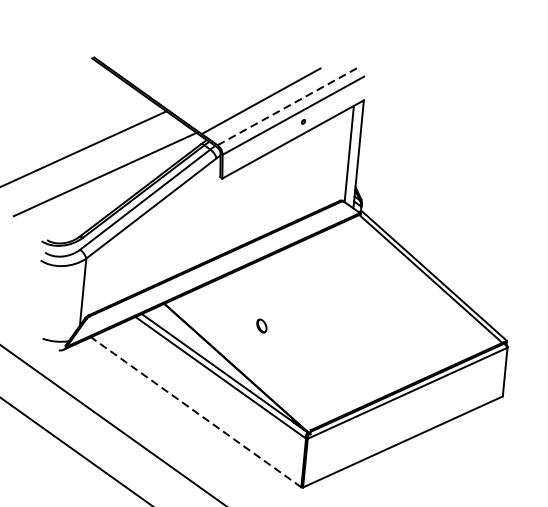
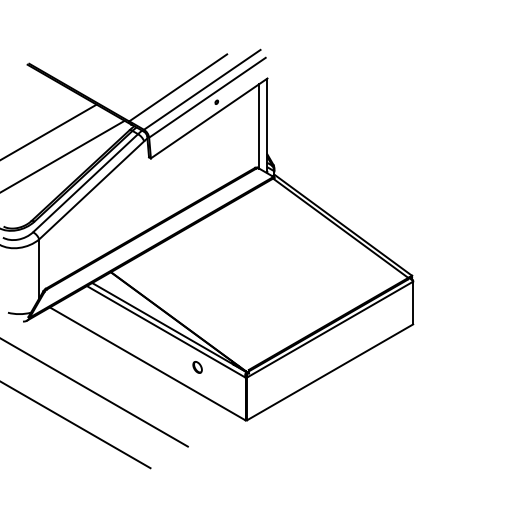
line: (288, 105) -> (202, 89), dashed -> solid
part: (261, 326) -> (197, 367), moved
line: (195, 411) -> (147, 363), dashed -> solid

